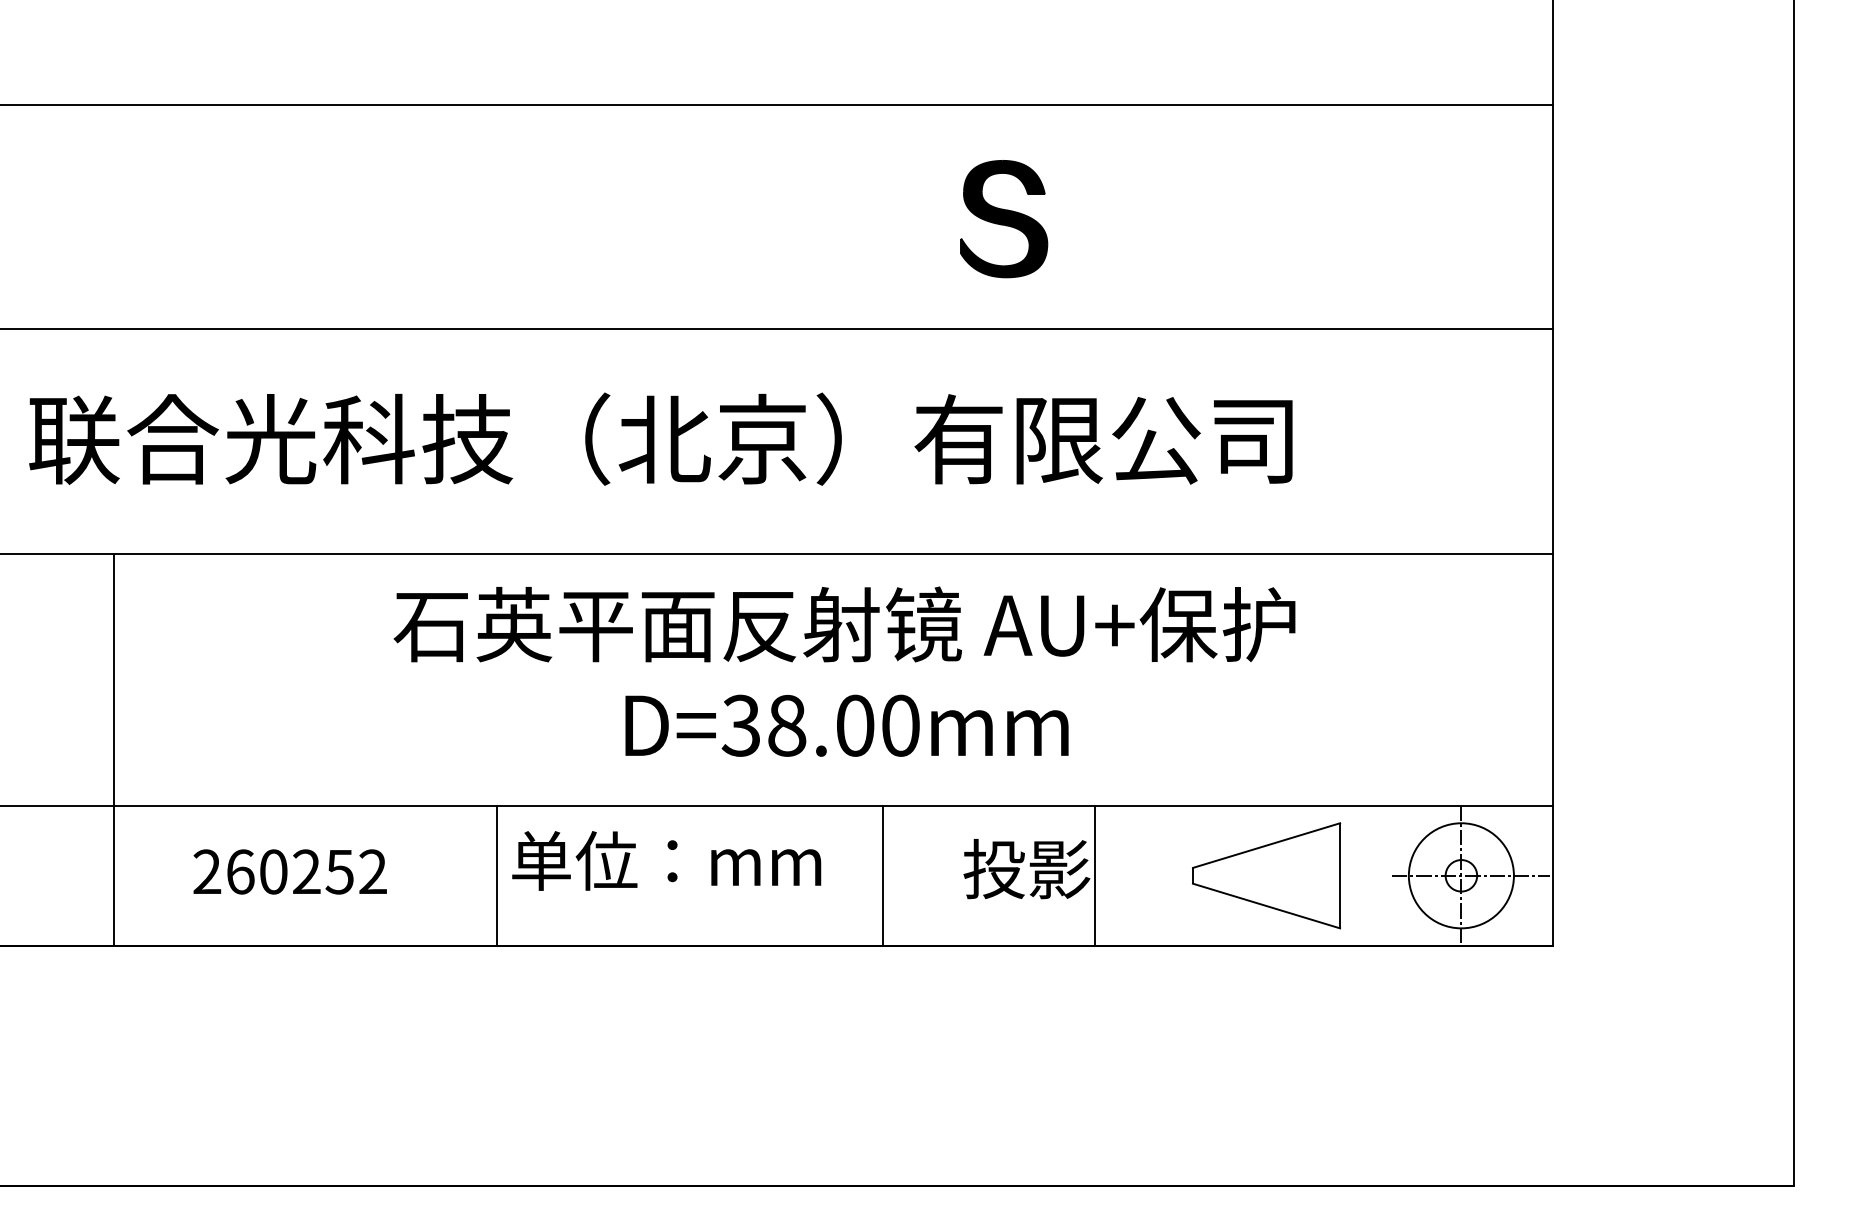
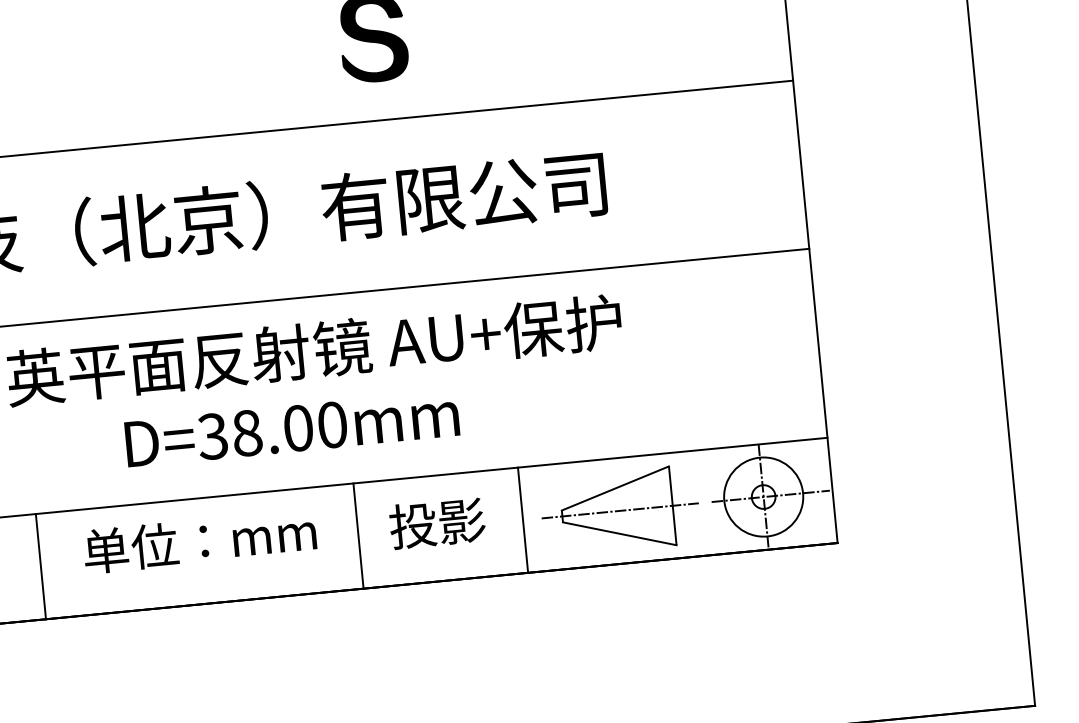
text: (666, 860) -> (199, 541), moved
line: (882, 875) -> (358, 535), moved
line: (1095, 875) -> (523, 519), moved
line: (1269, 875) -> (619, 510), added

